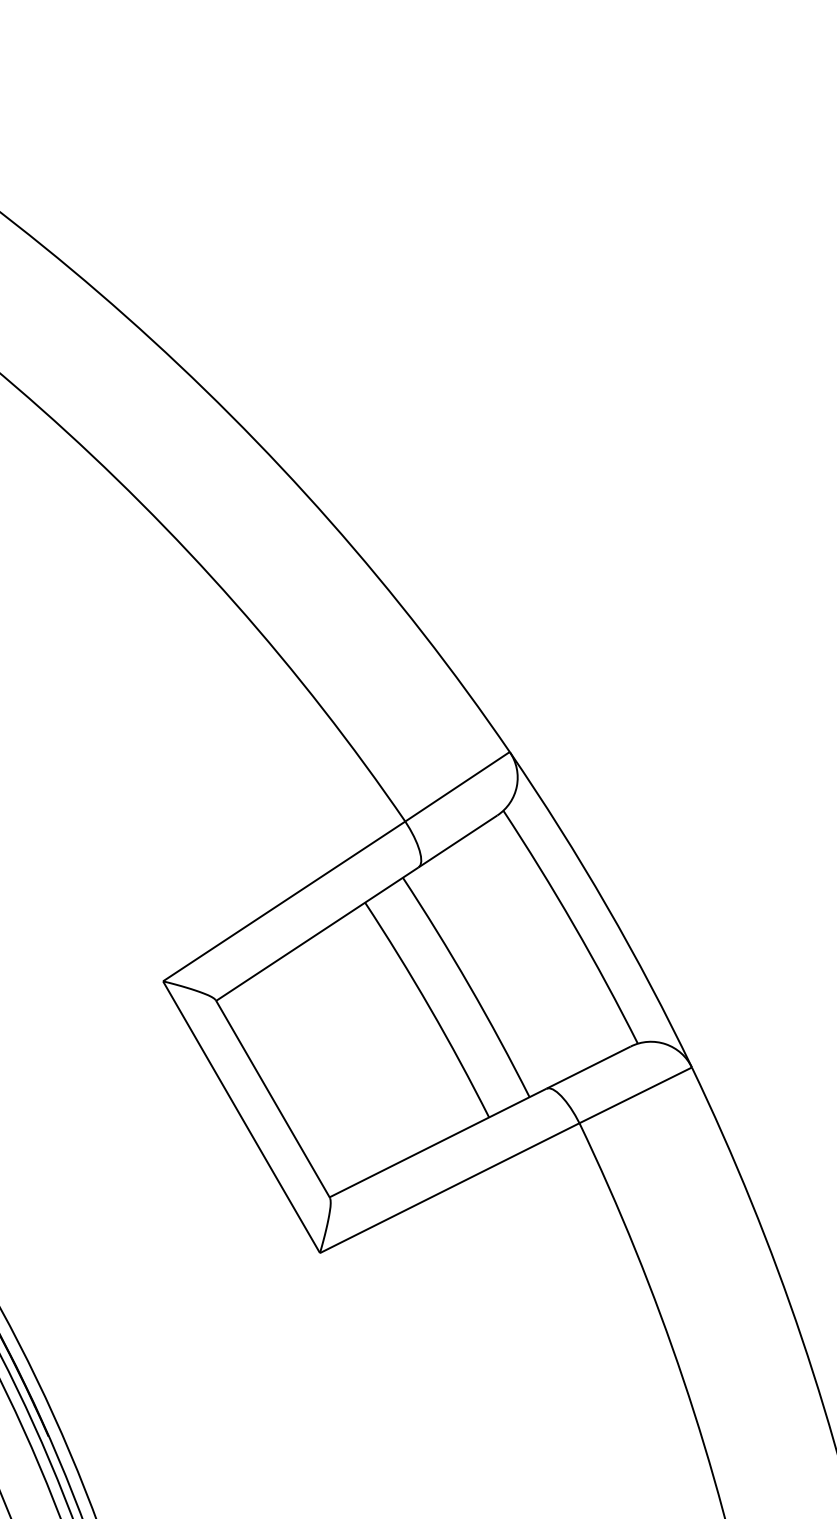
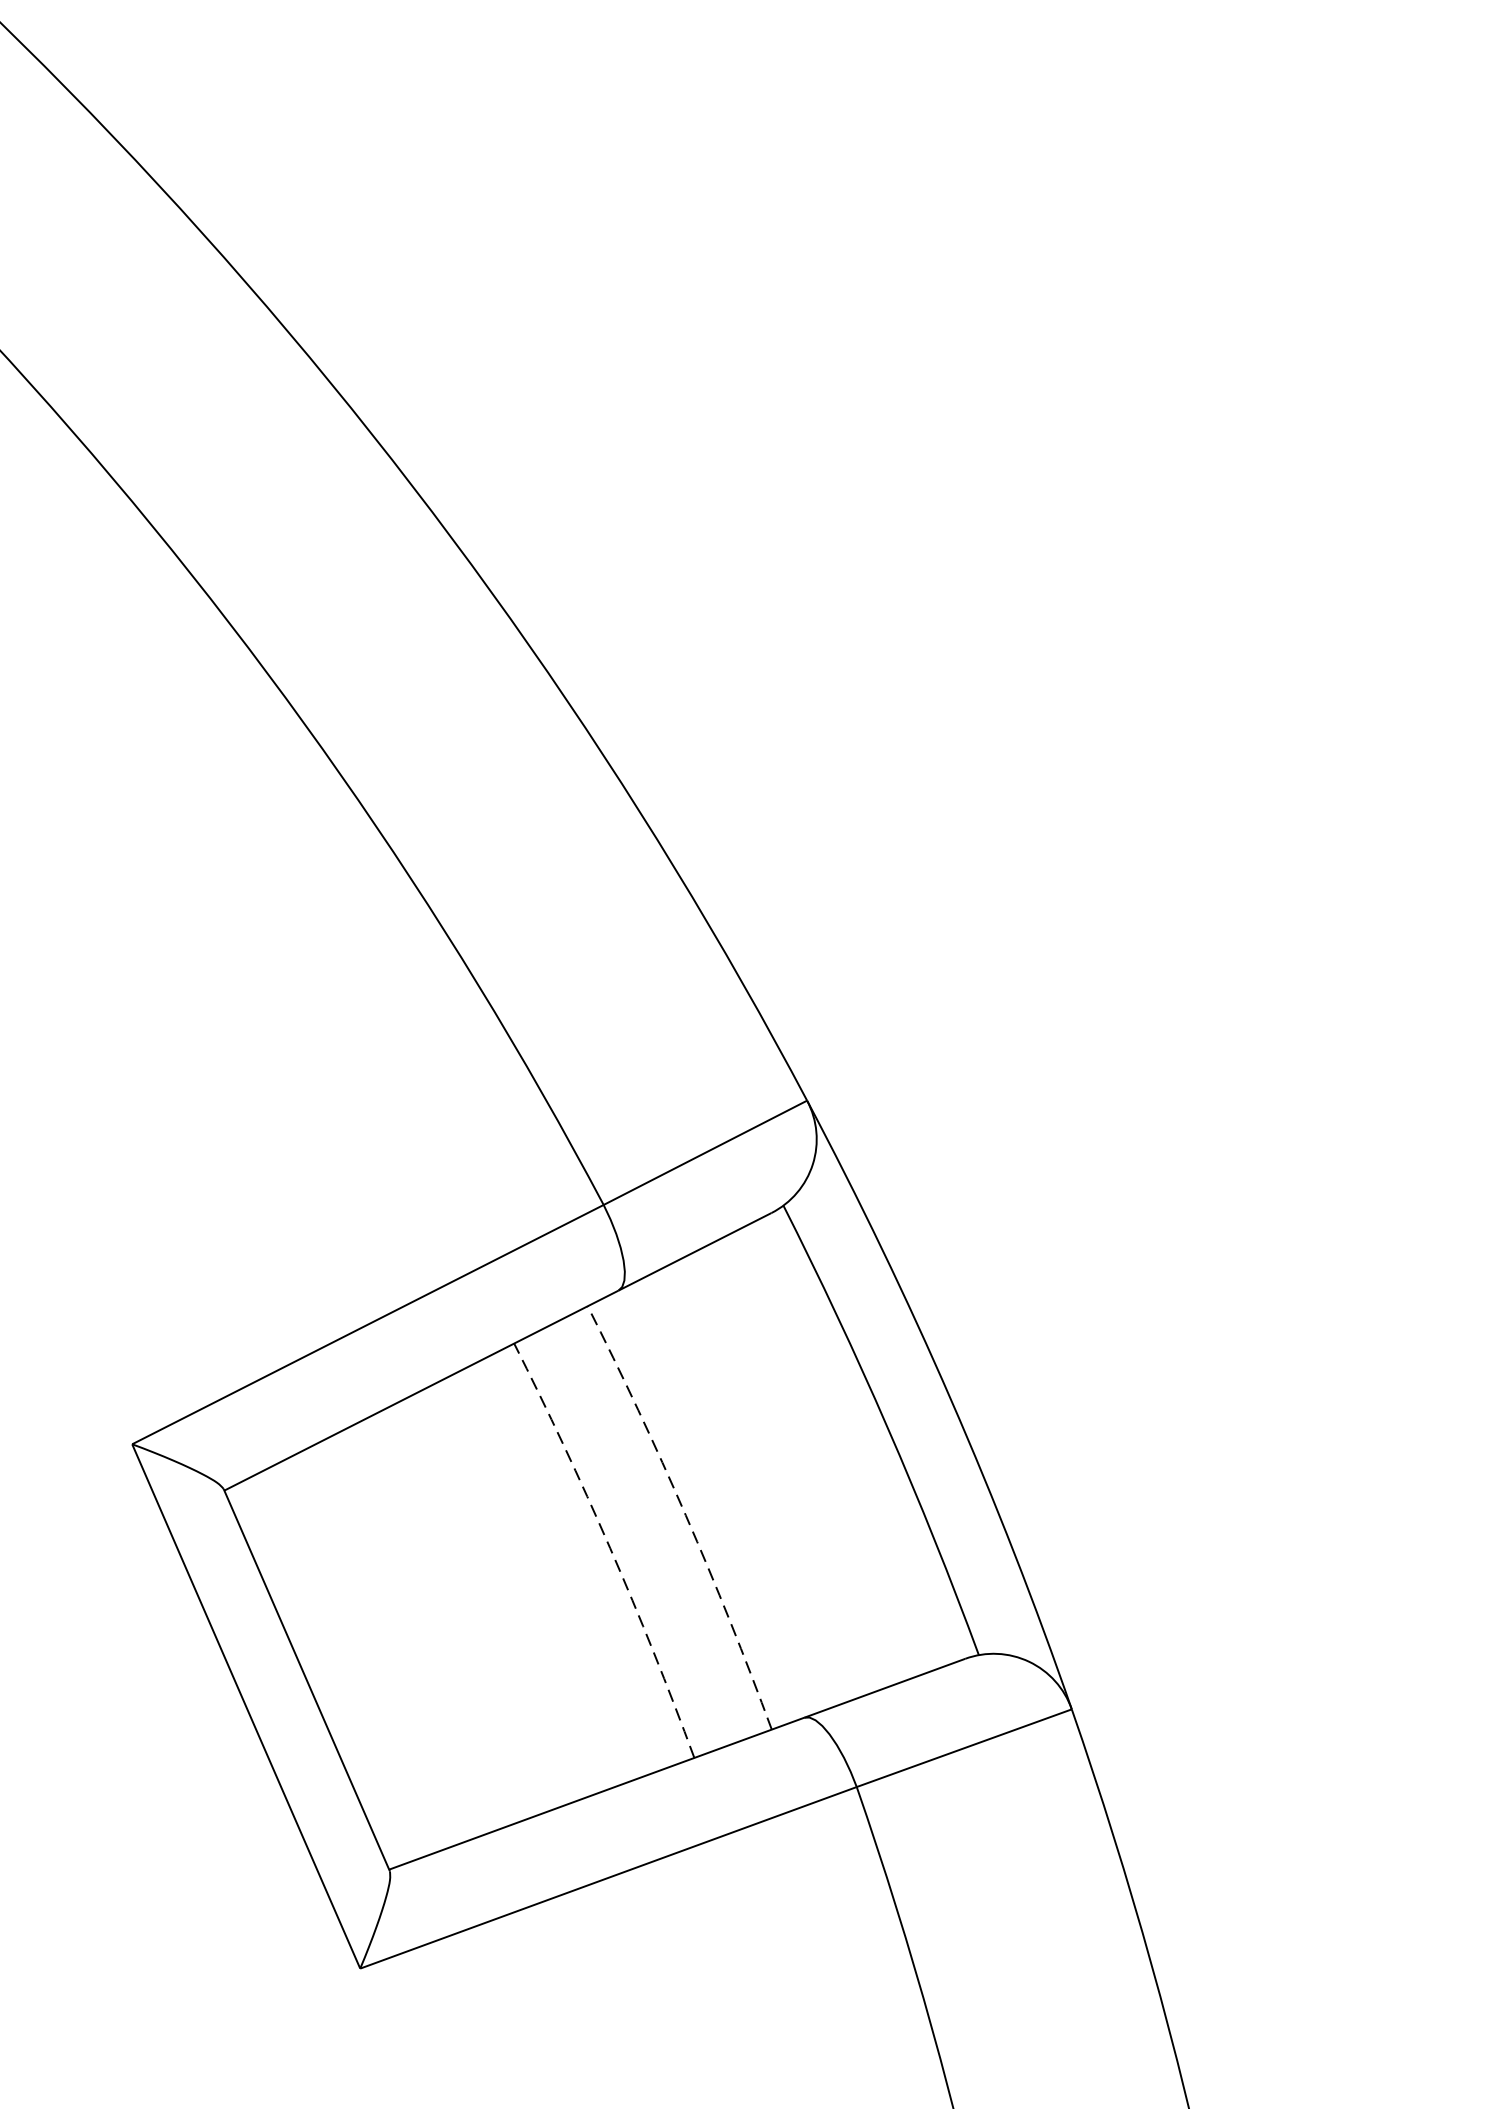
arc: (469, 985) -> (686, 1515), solid -> dashed
arc: (430, 1008) -> (610, 1548), solid -> dashed

